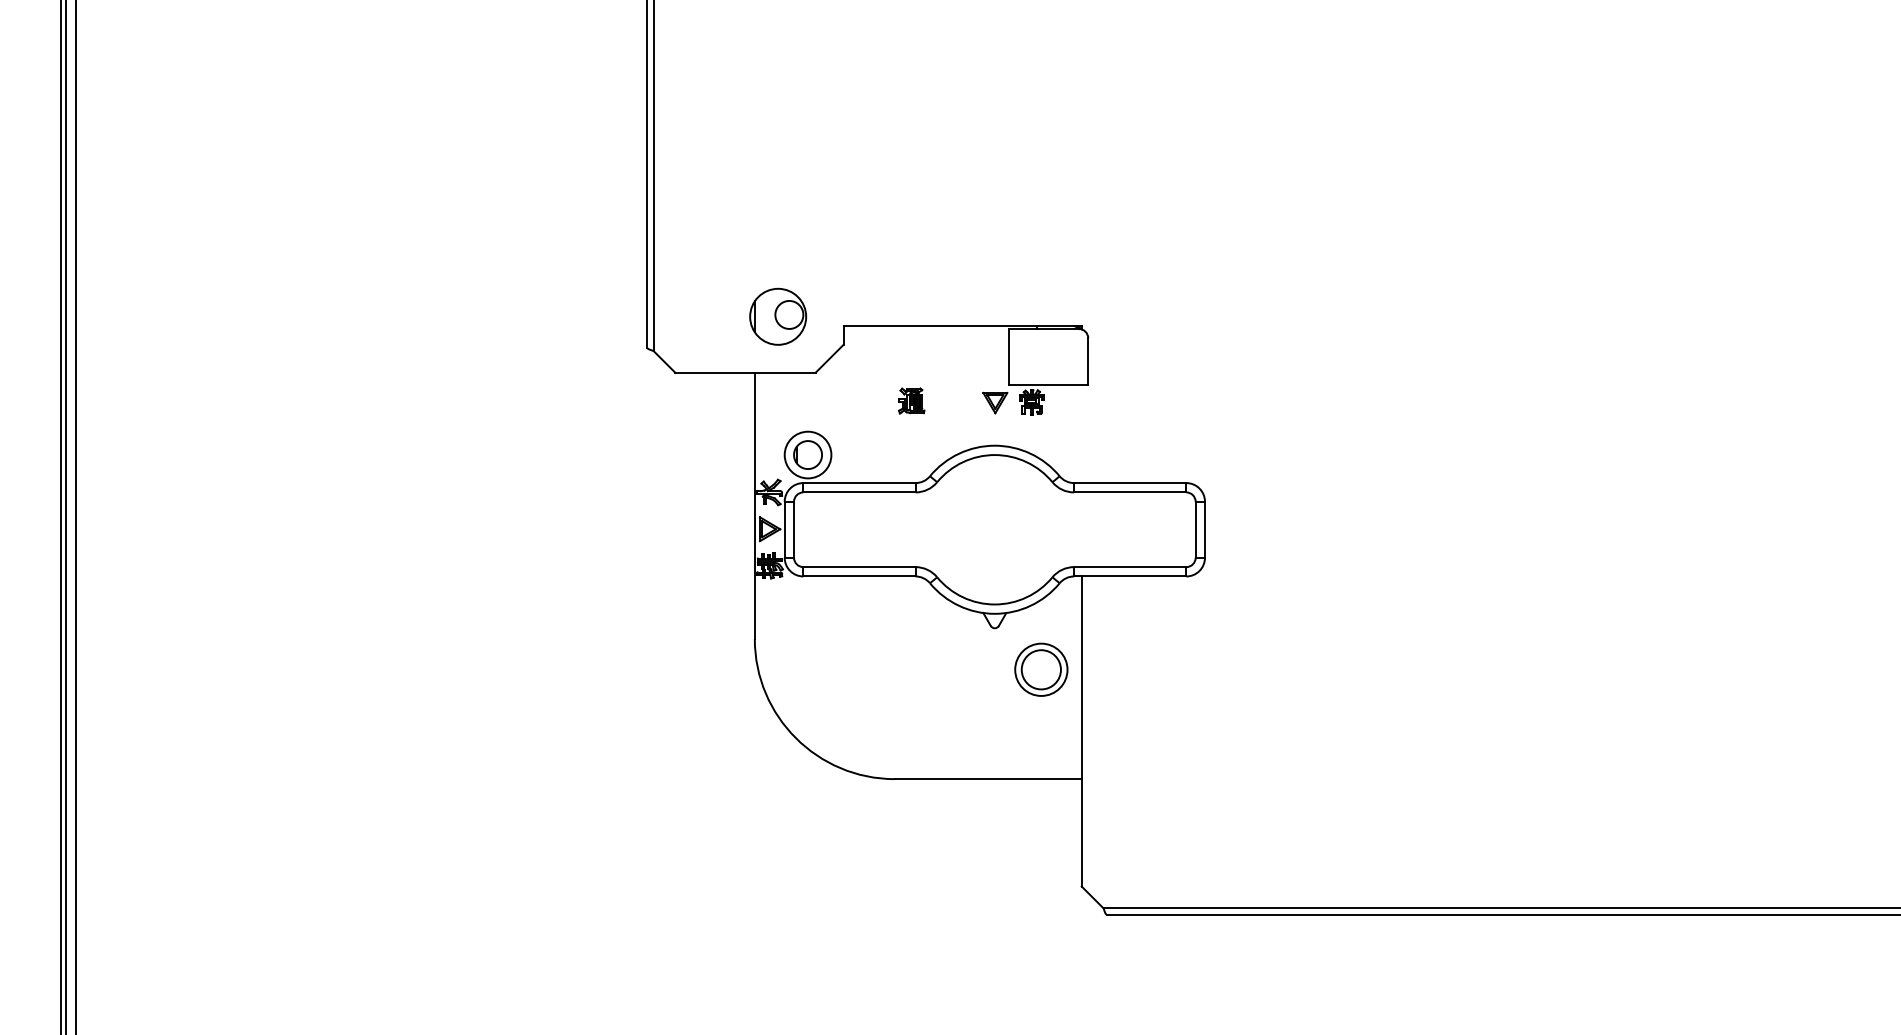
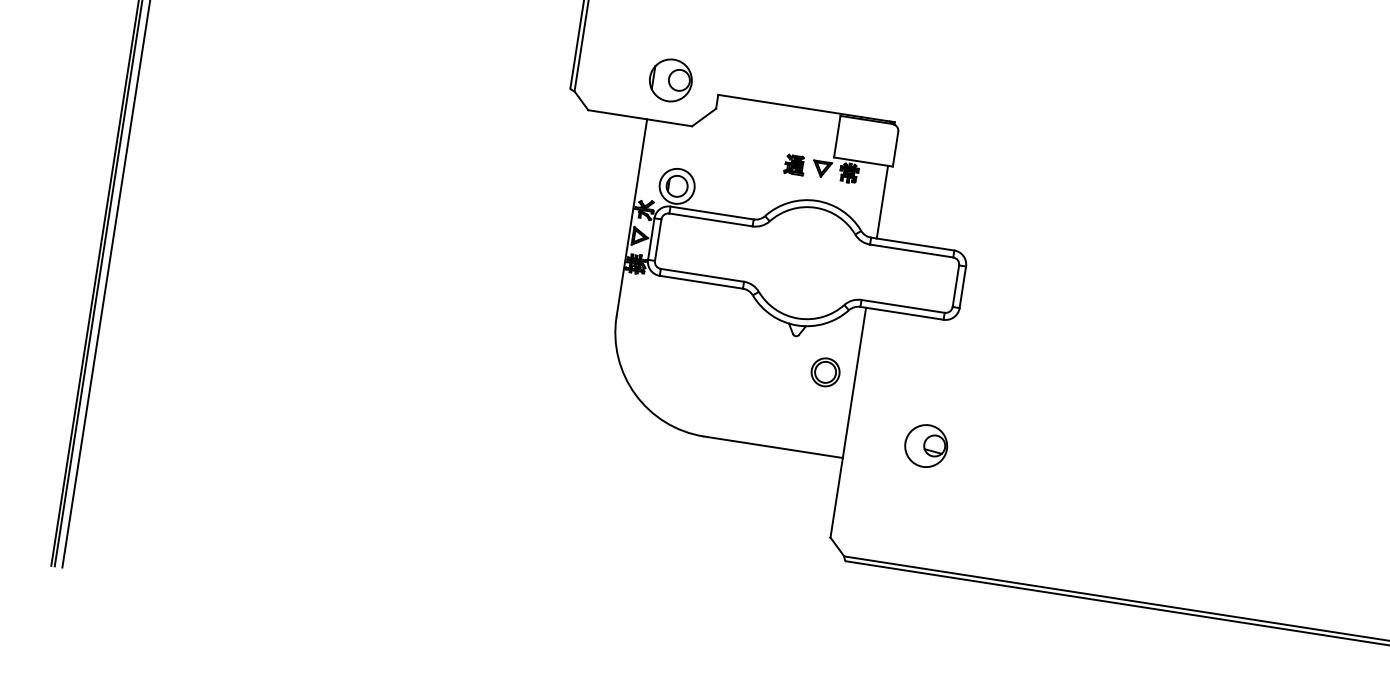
part: (911, 400) -> (794, 164), moved
line: (1081, 434) -> (882, 202), added
part: (1041, 669) -> (825, 372), size x0.71
part: (1188, 746) -> (925, 446), added

